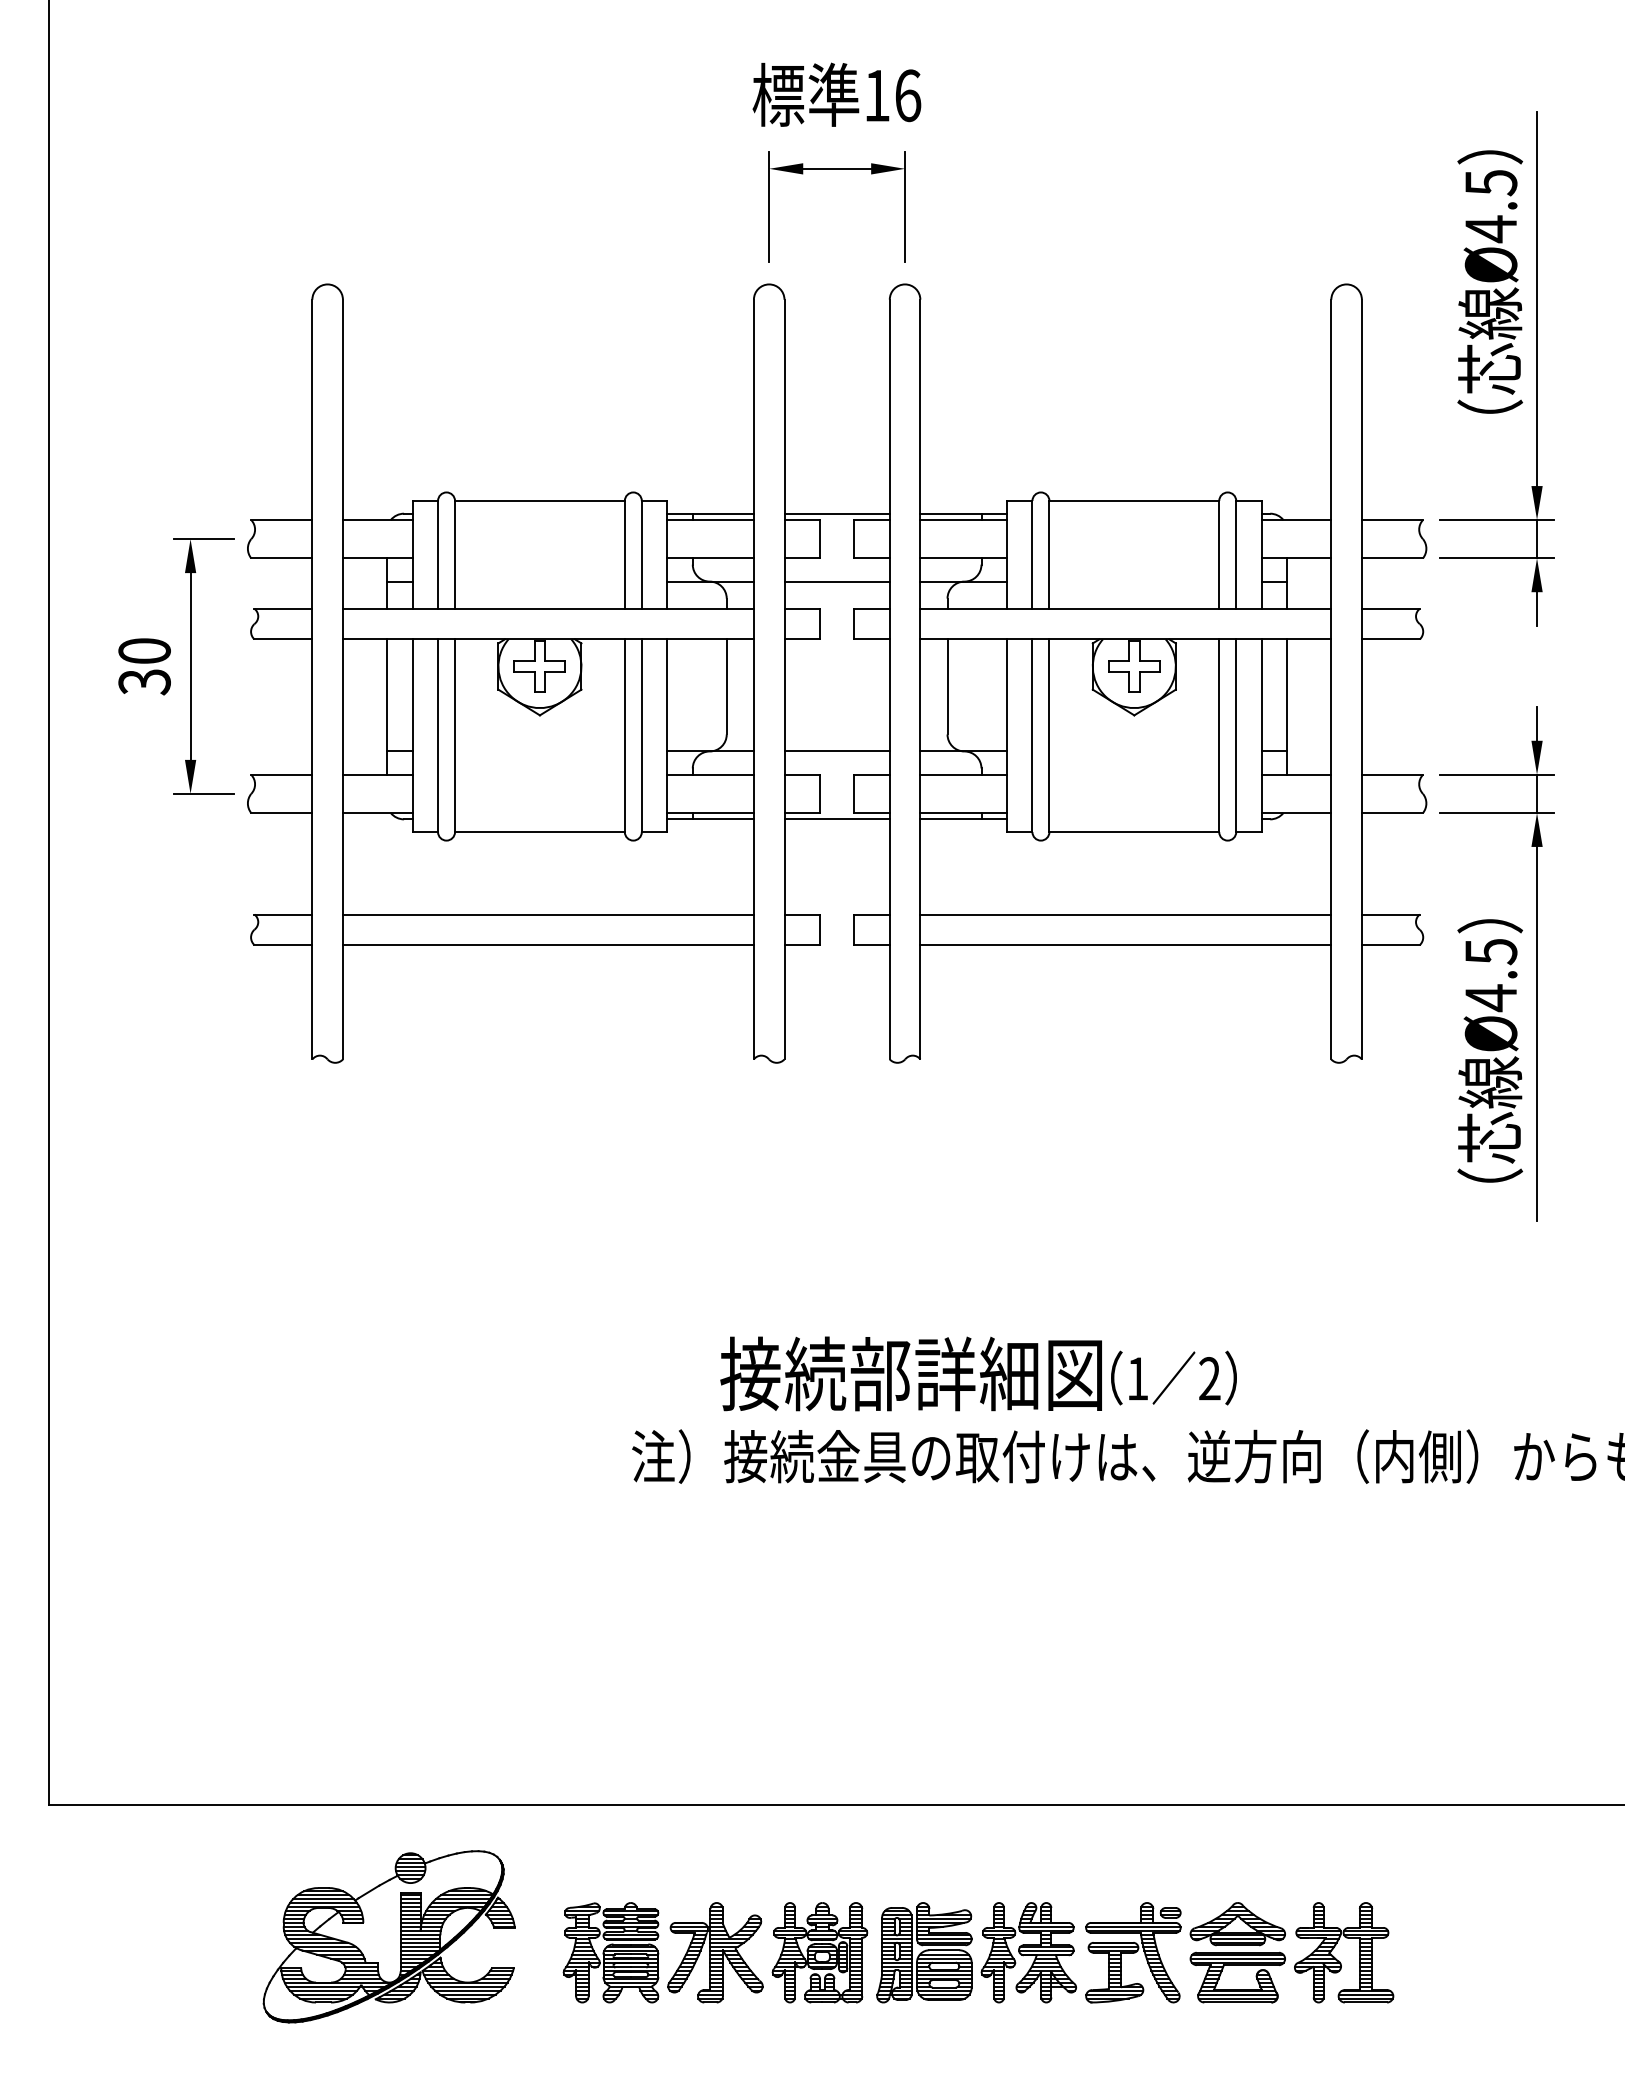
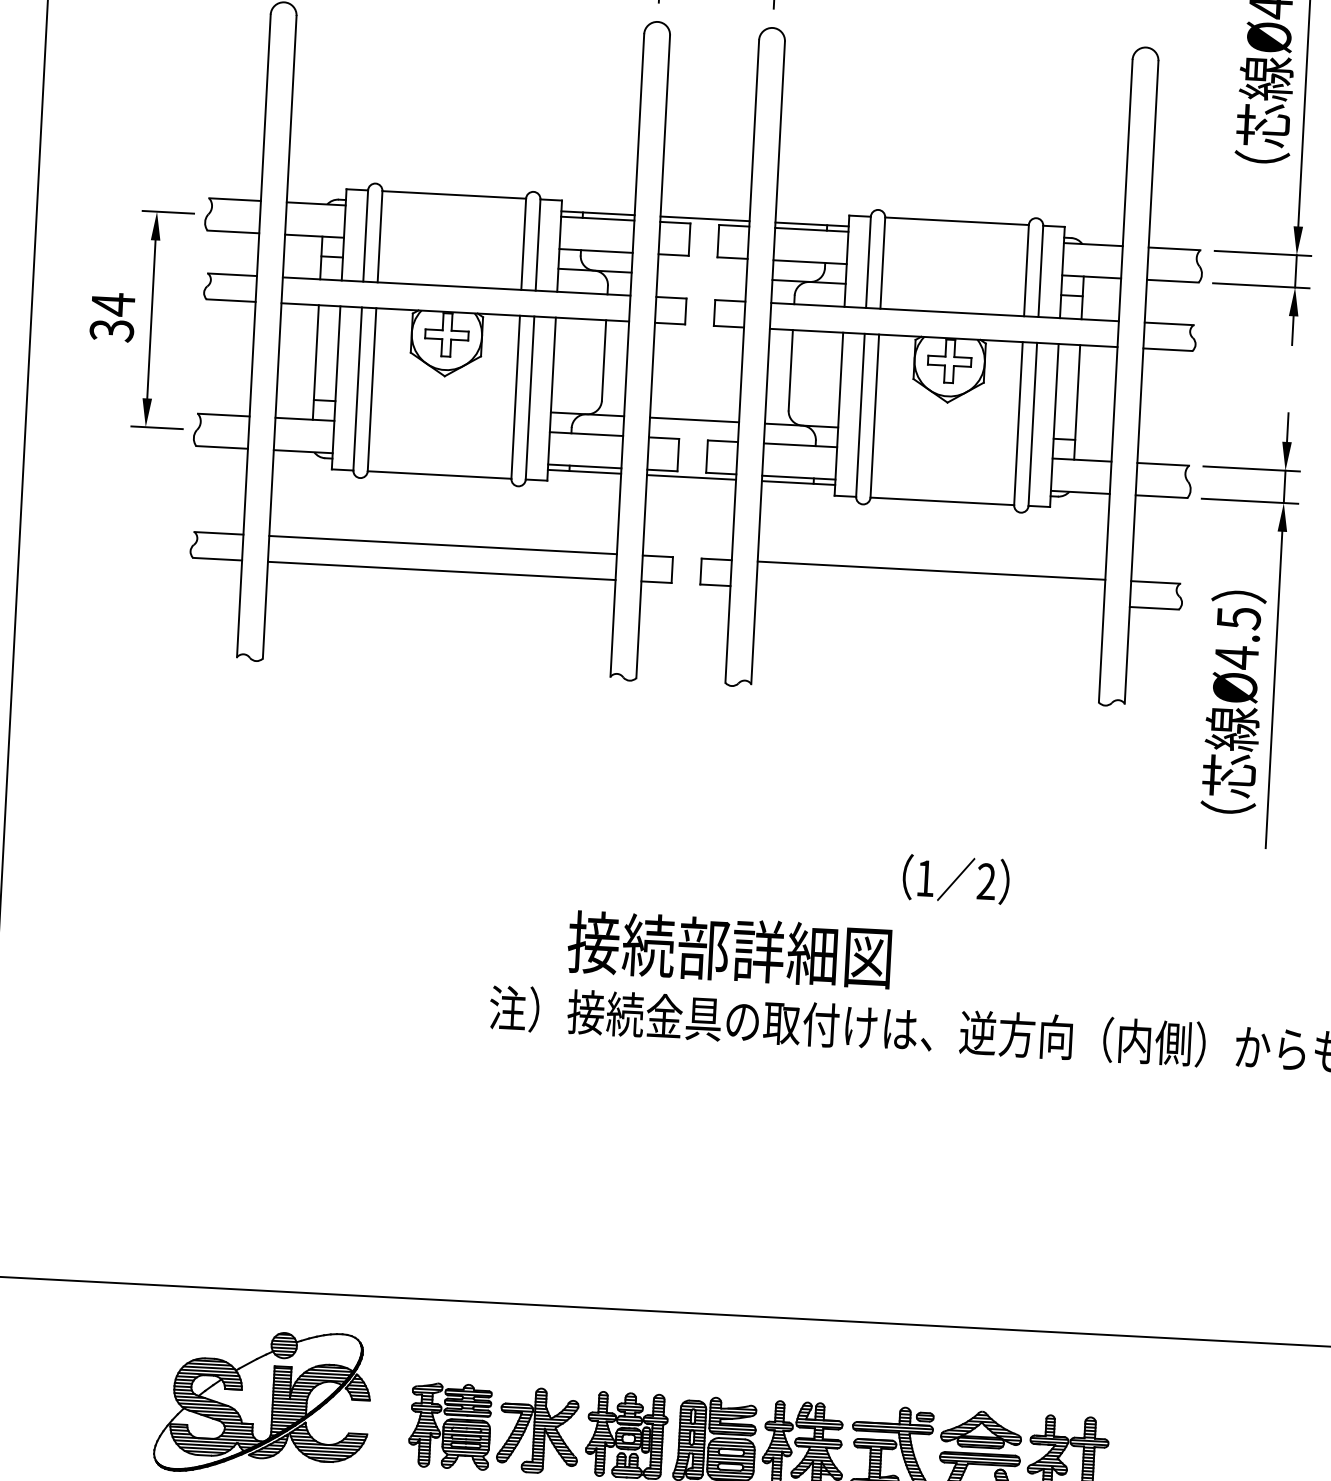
line: (836, 581) -> (701, 276), removed
text: (144, 651) -> (113, 304), 30 -> 34
line: (1125, 945) -> (929, 596), removed
text: (1173, 1377) -> (955, 878), moved

